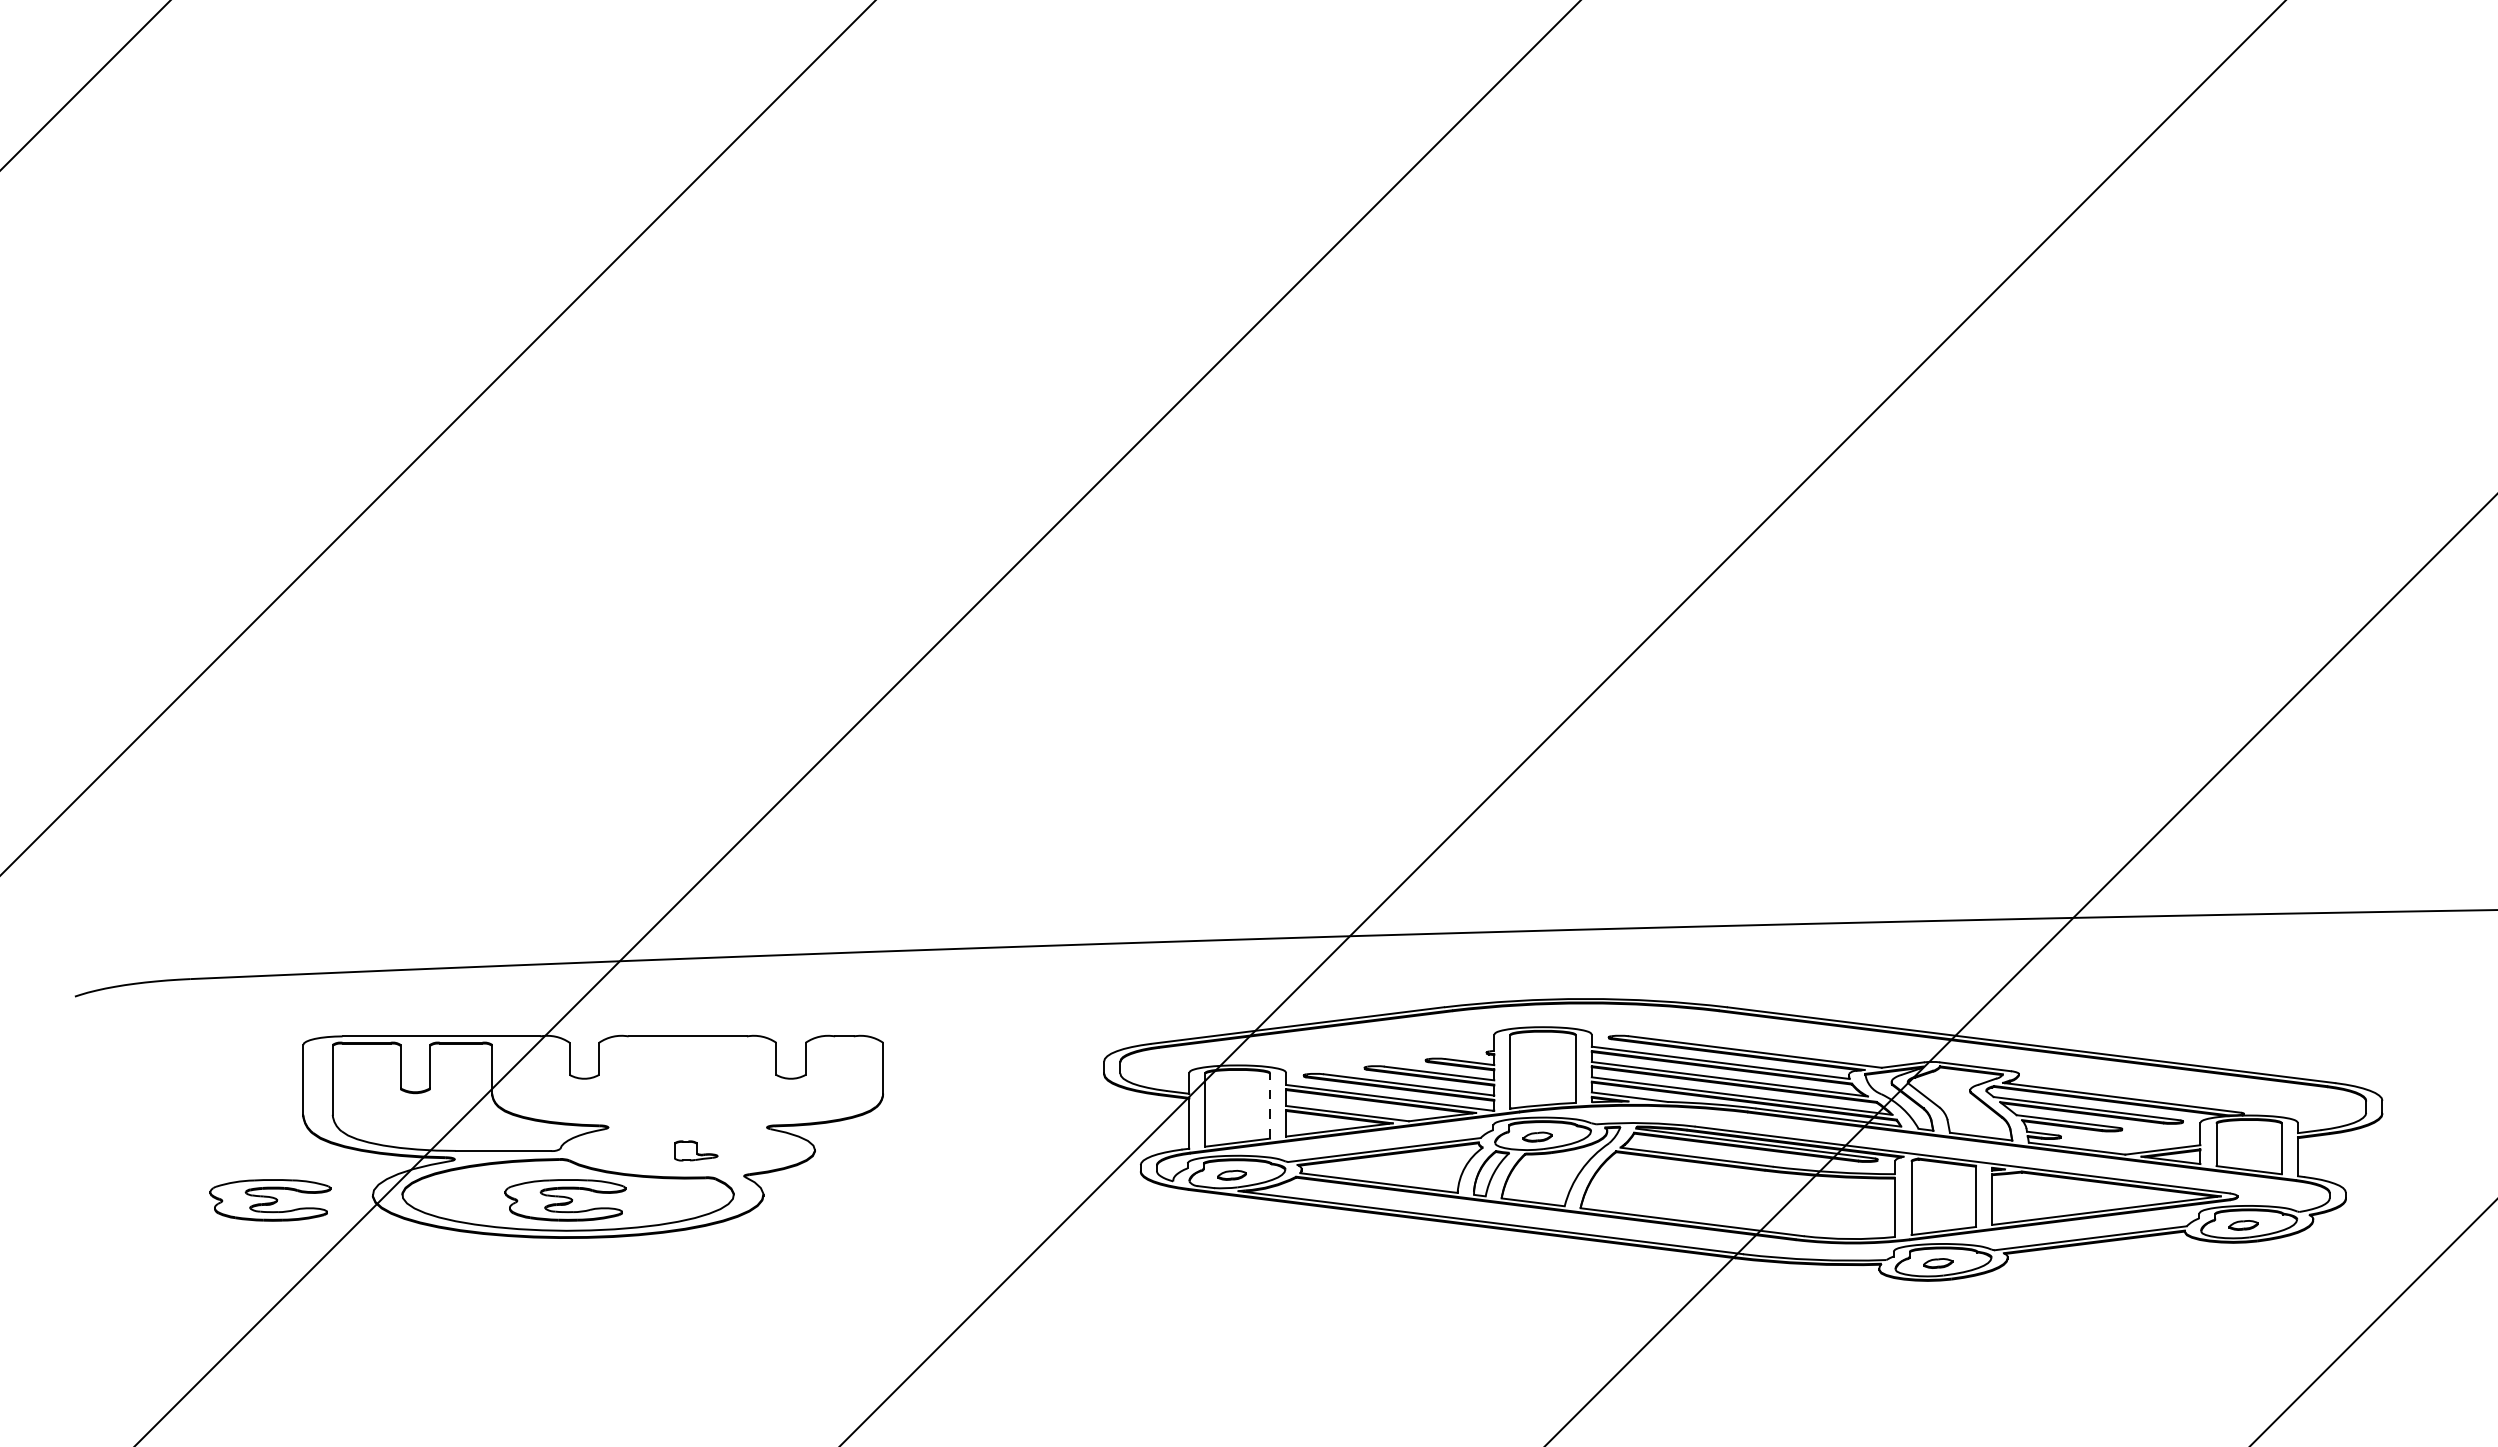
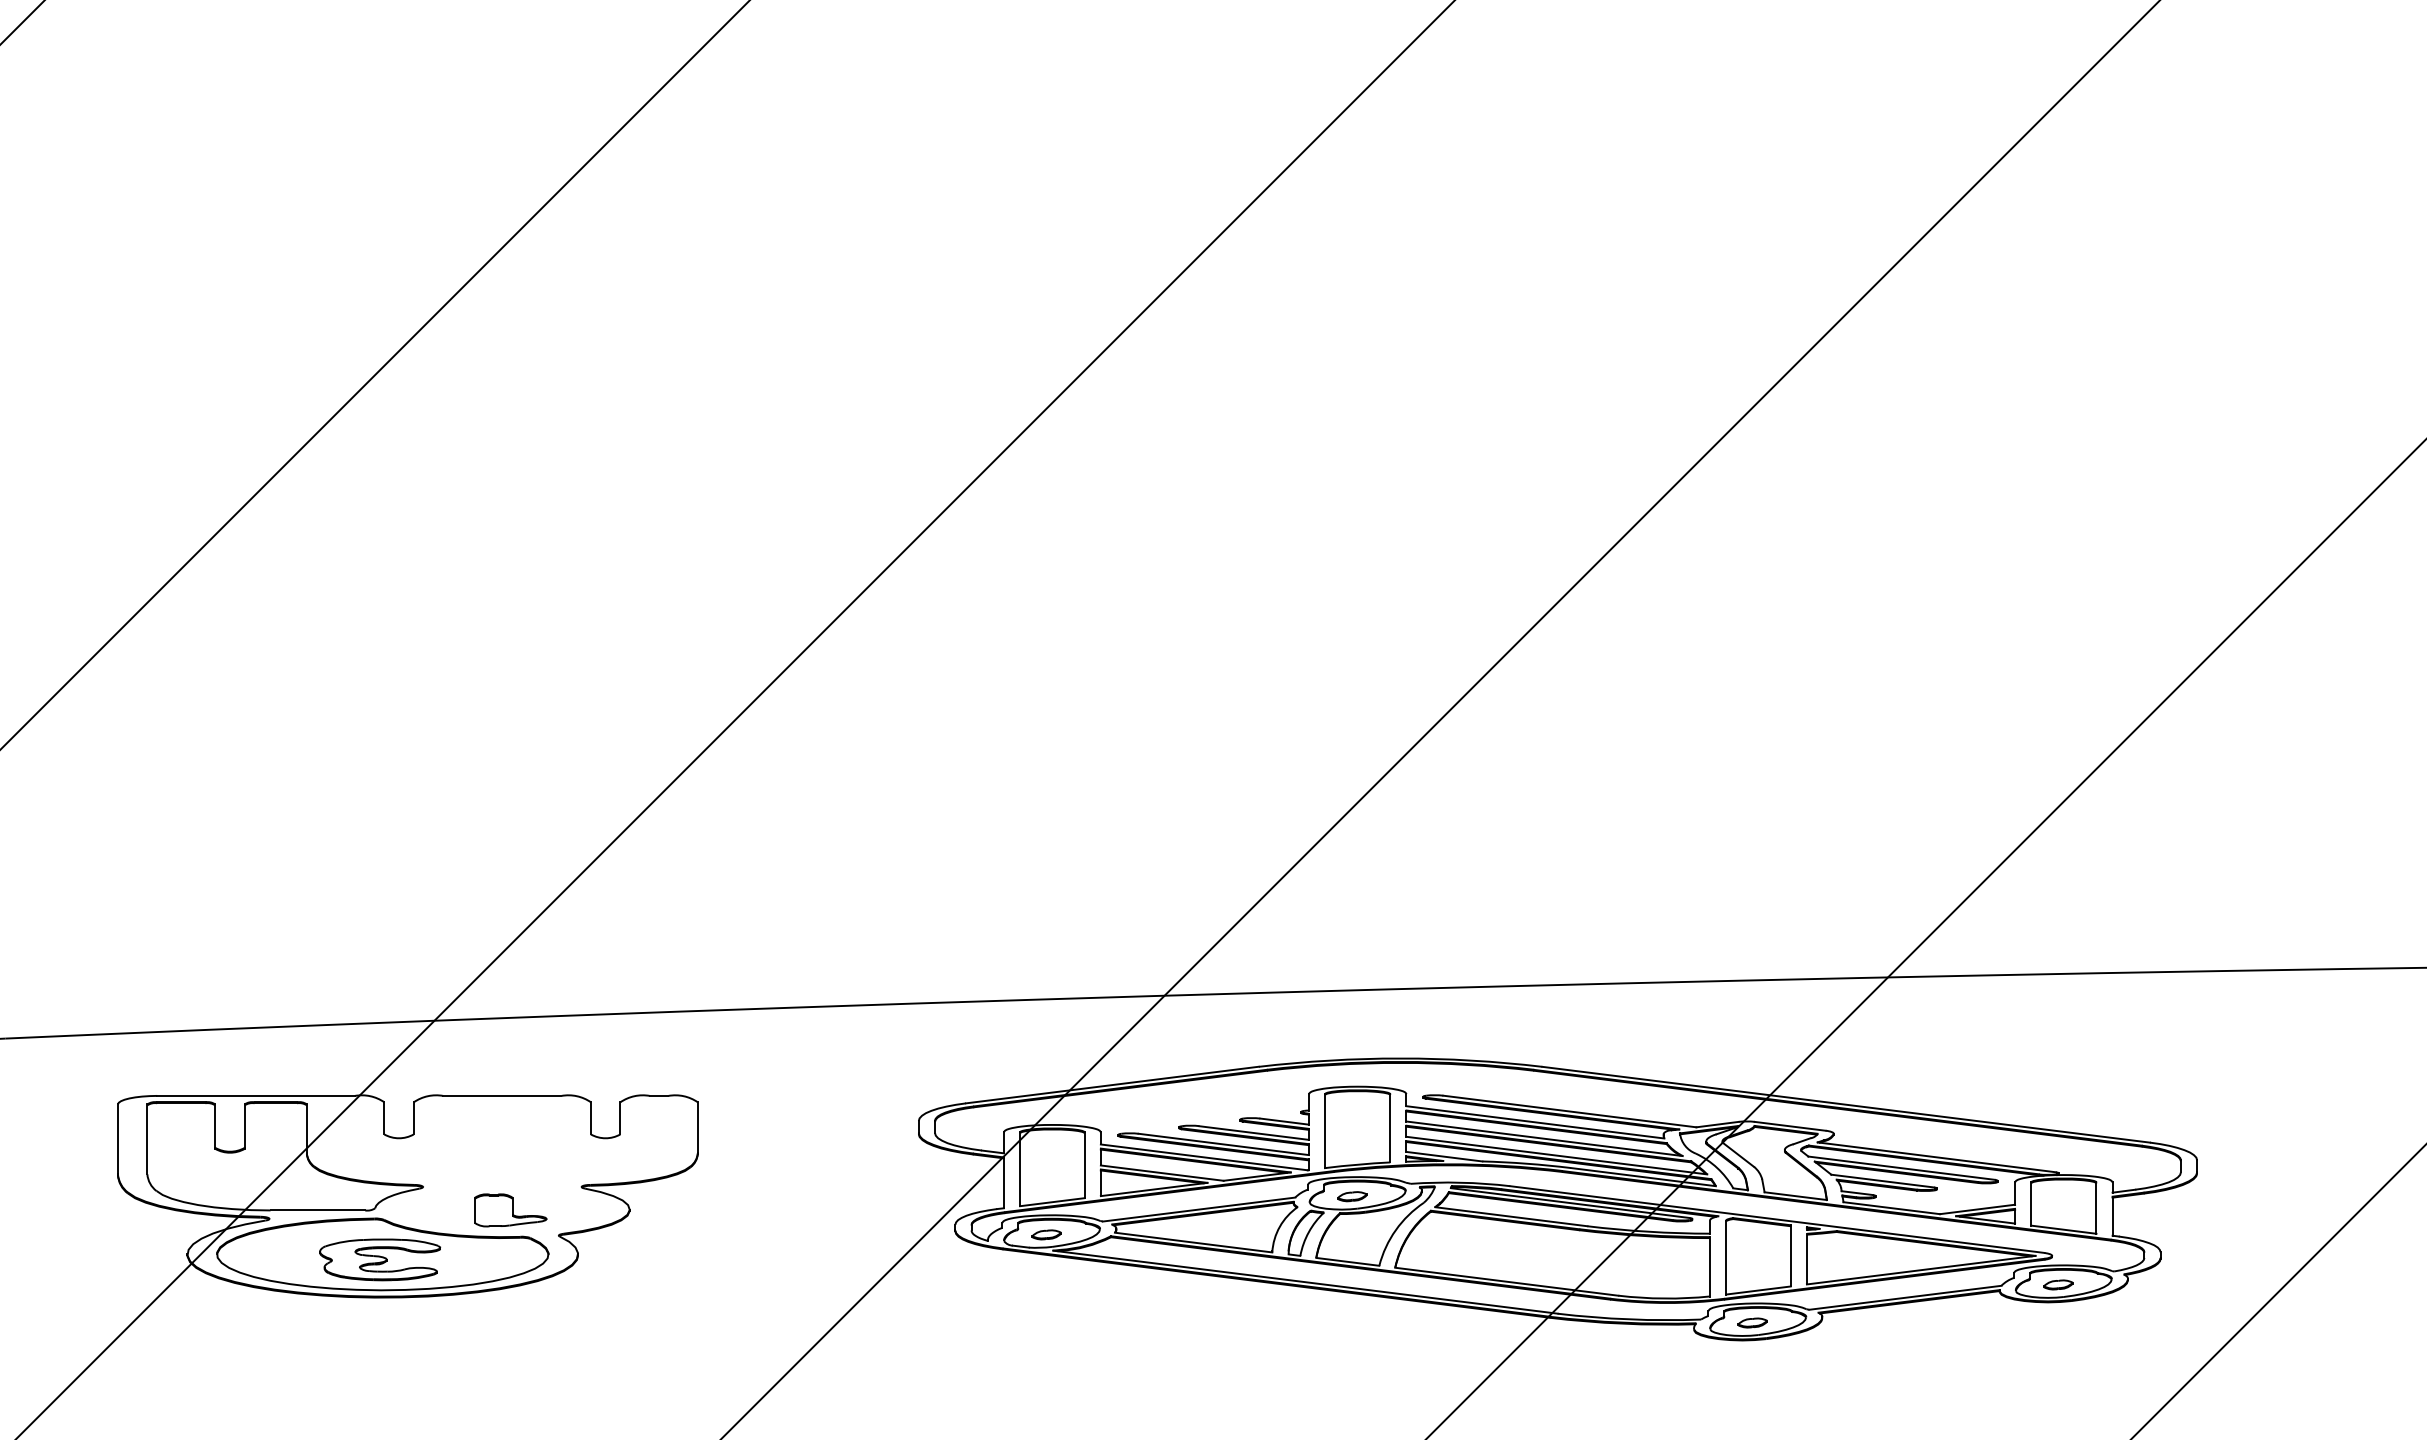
line: (1270, 1105) -> (1085, 1165), dashed -> solid
part: (695, 1150) -> (510, 1210), size x1.67
part: (270, 1200) -> (85, 1260), removed

